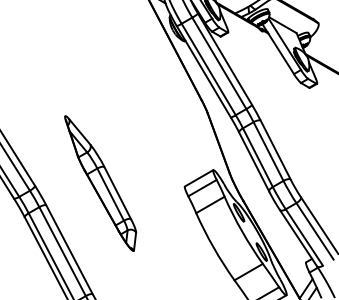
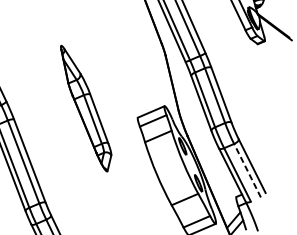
part: (100, 183) -> (85, 108), moved
line: (315, 231) -> (247, 170), solid -> dashed

